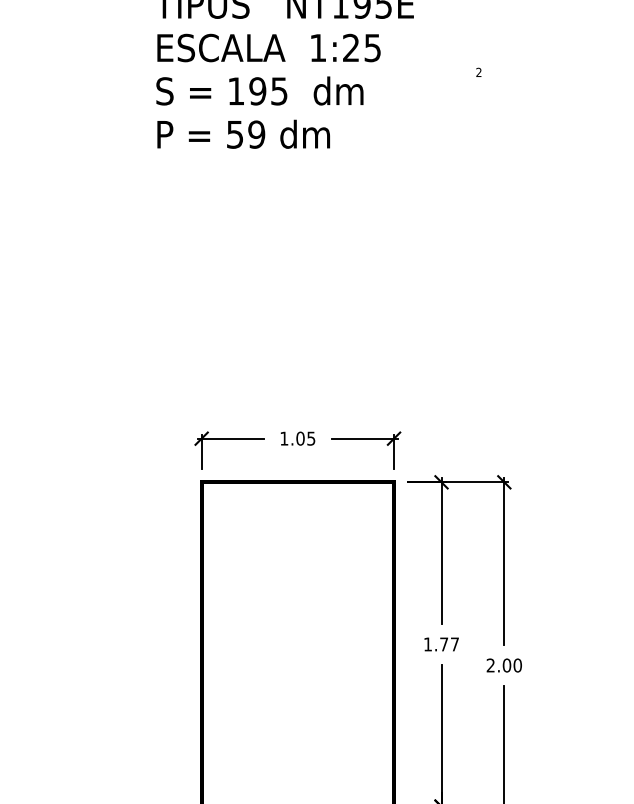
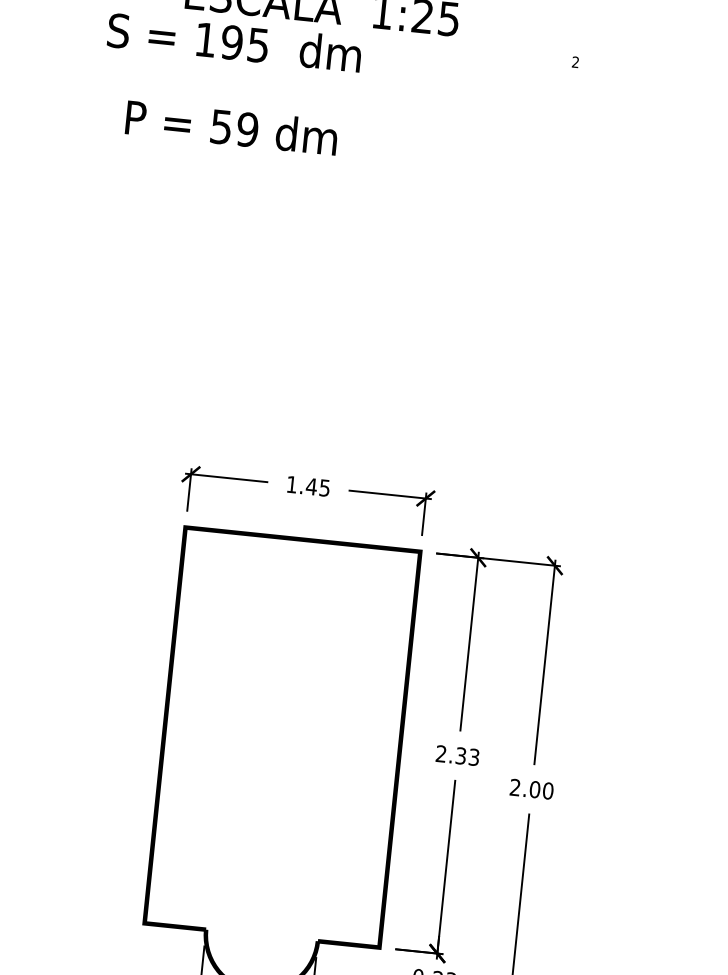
text: (259, 90) -> (234, 41), moved
text: (243, 133) -> (231, 126), moved
text: (300, 438) -> (311, 486), 1.05 -> 1.45
text: (441, 644) -> (457, 755), 1.77 -> 2.33

